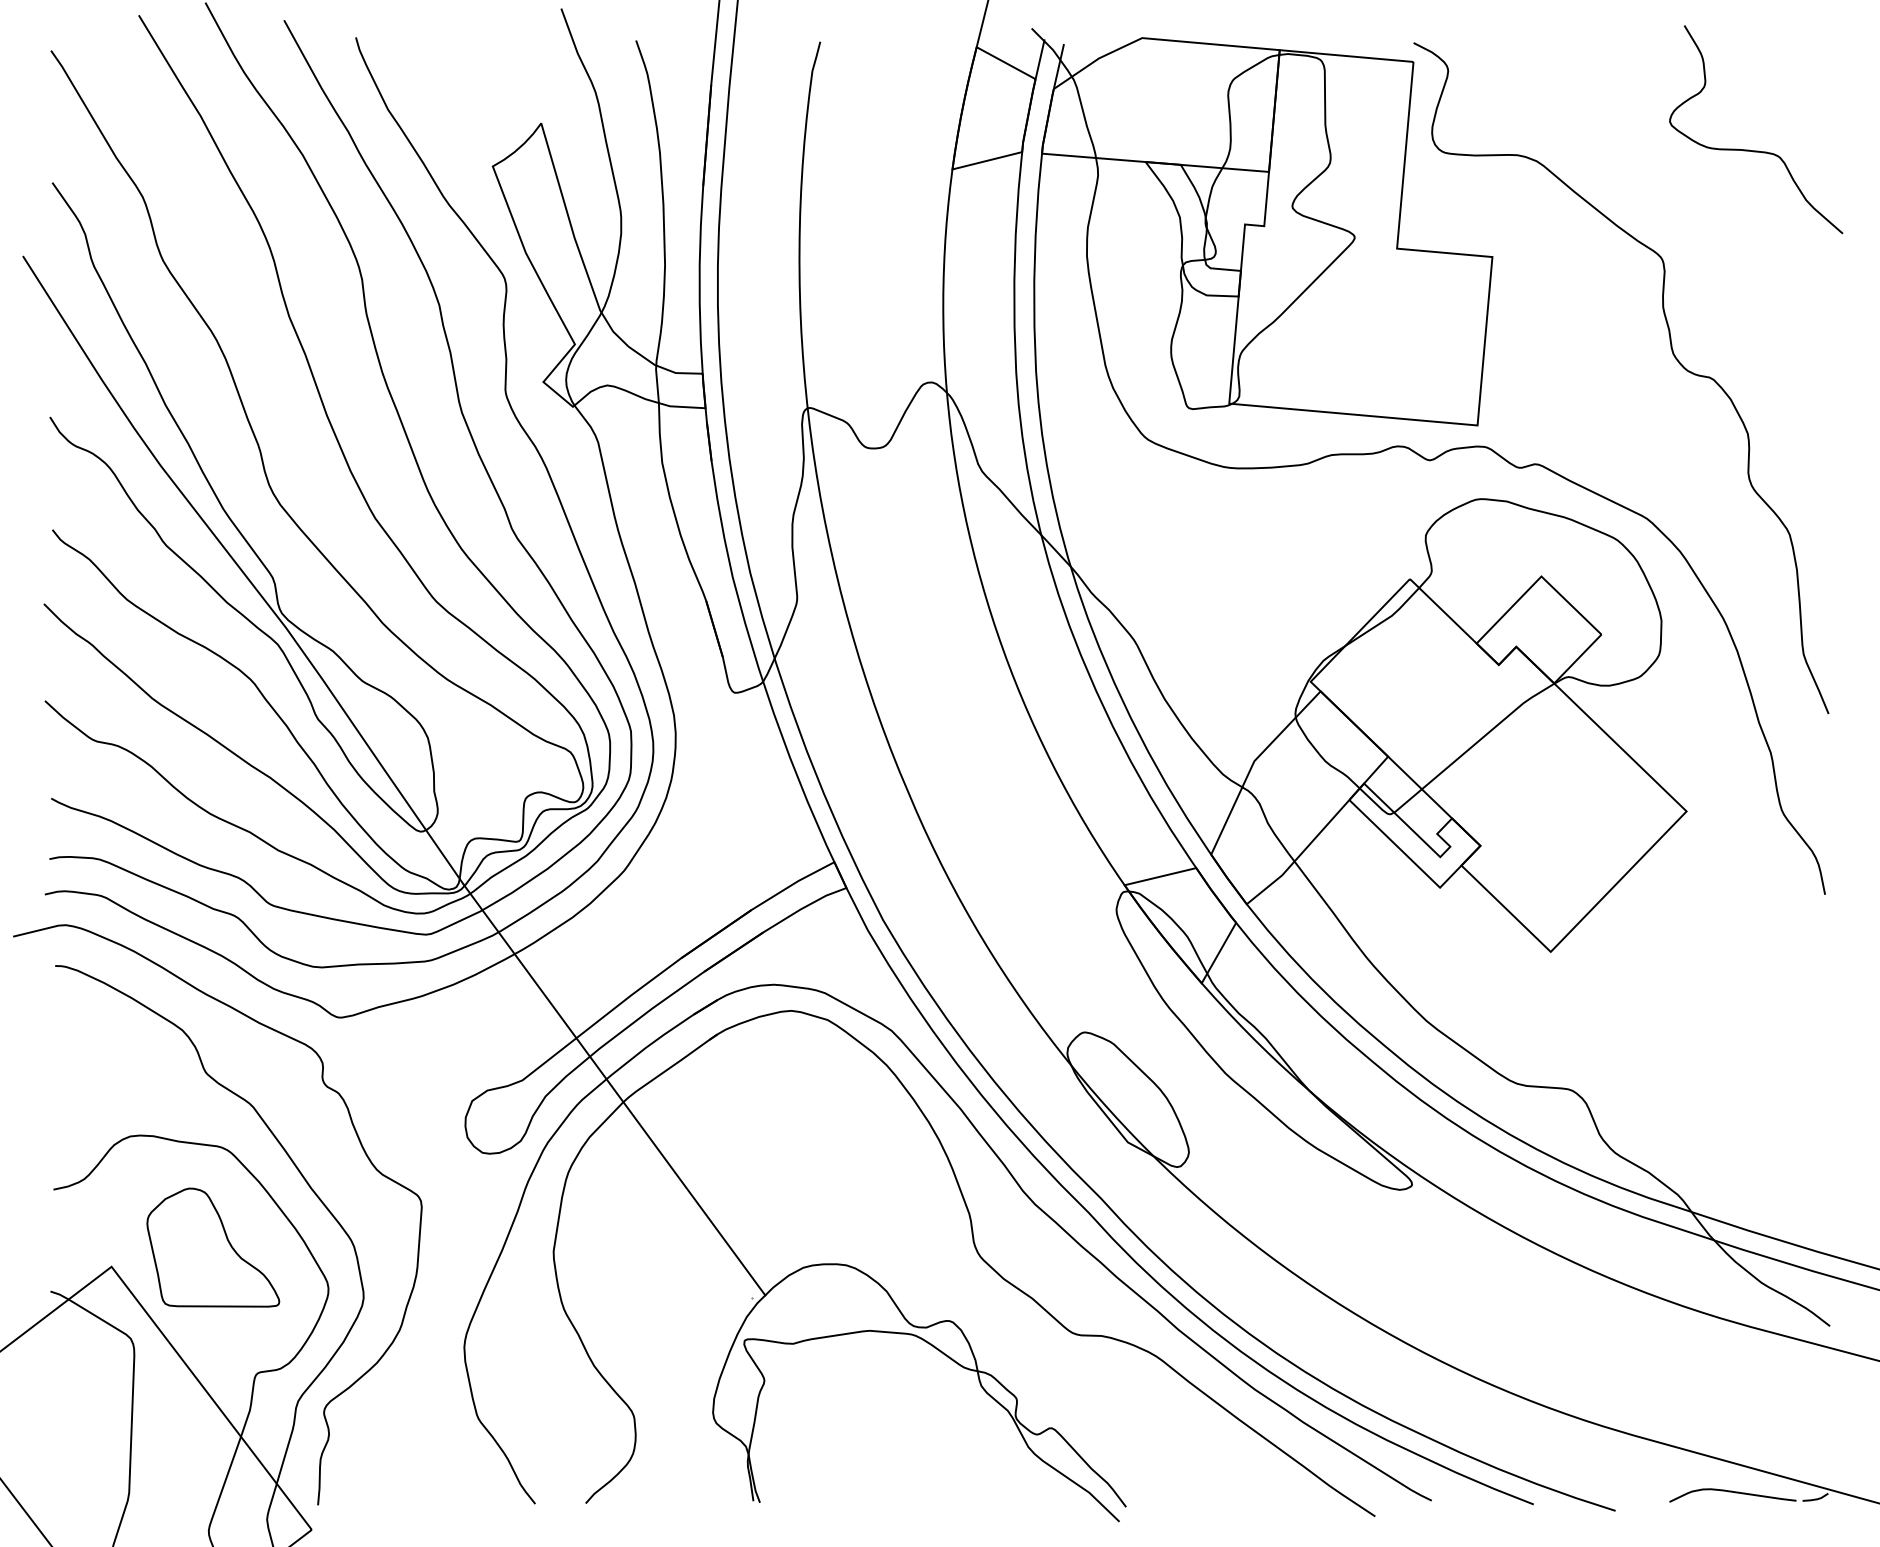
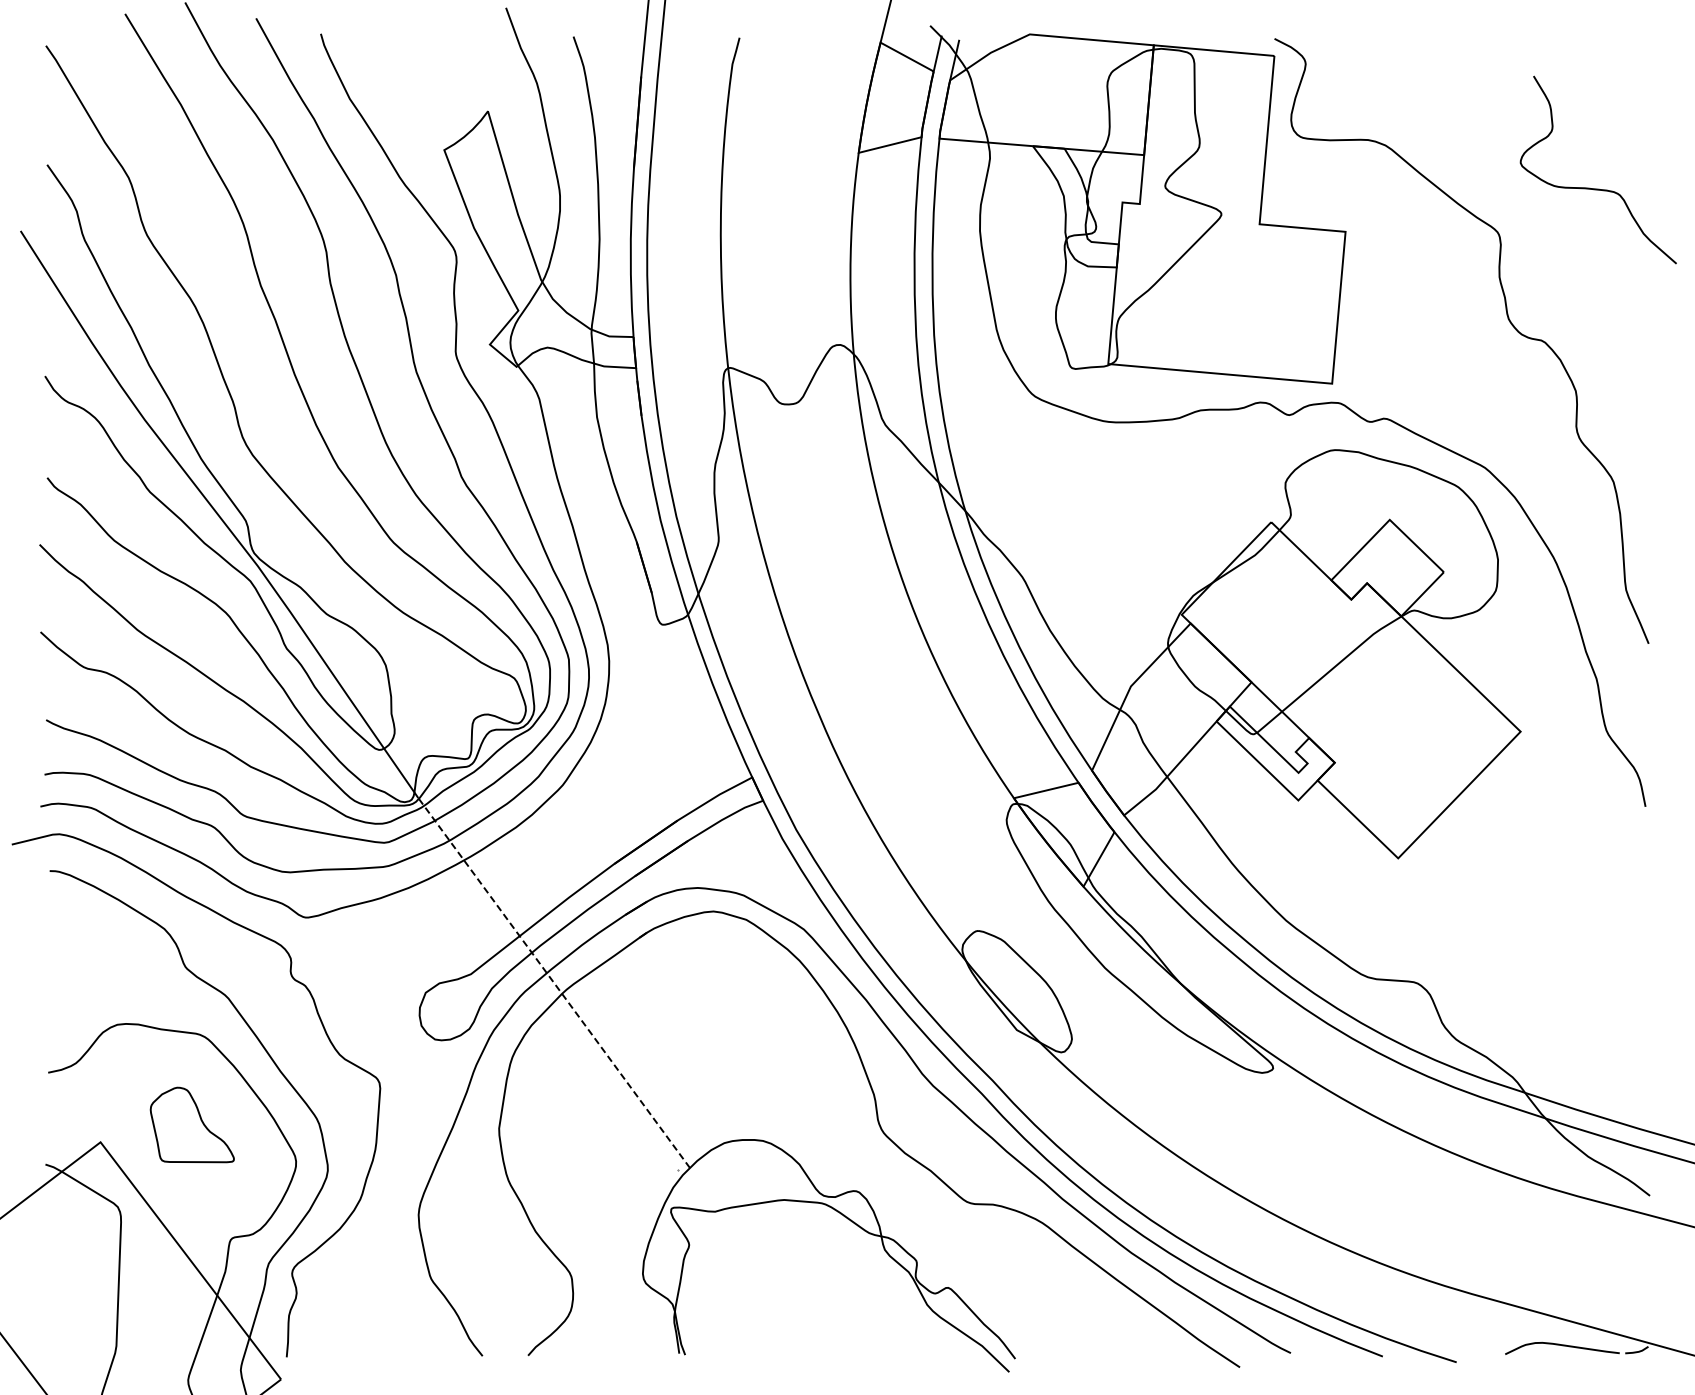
curve: (1755, 150) -> (1597, 188), moved
line: (615, 1090) -> (554, 983), solid -> dashed
part: (213, 1247) -> (192, 1124), size x0.7

